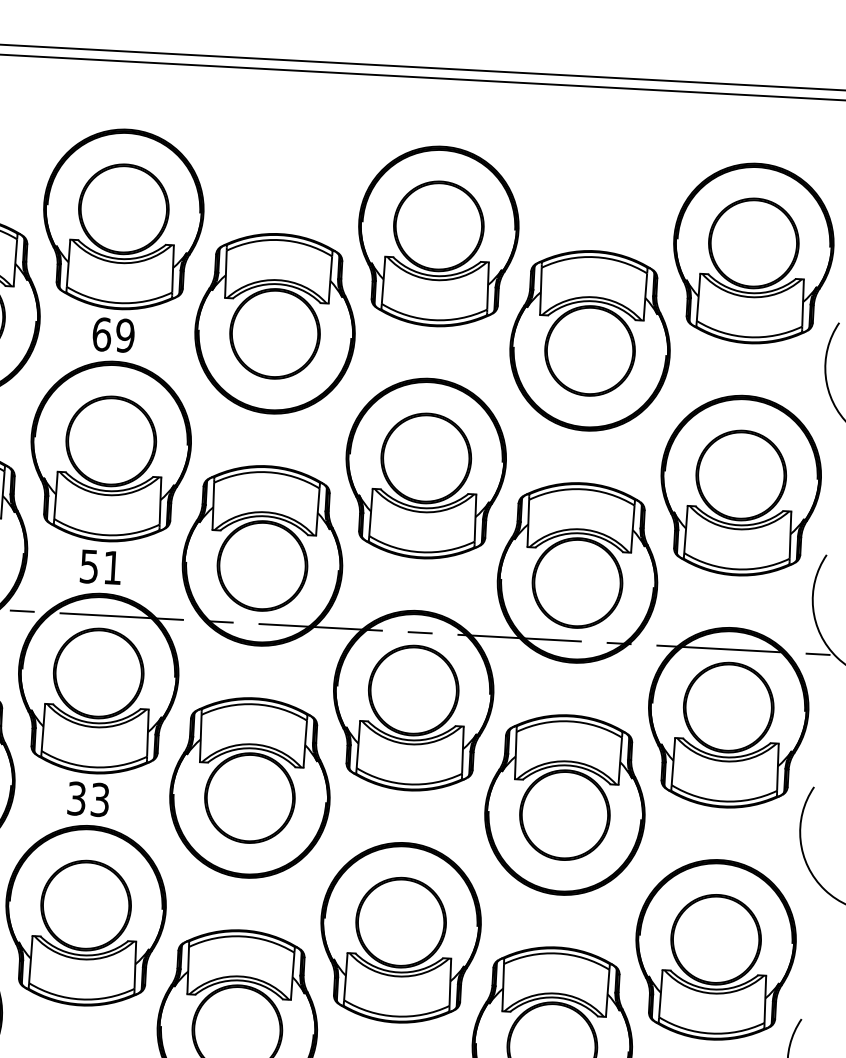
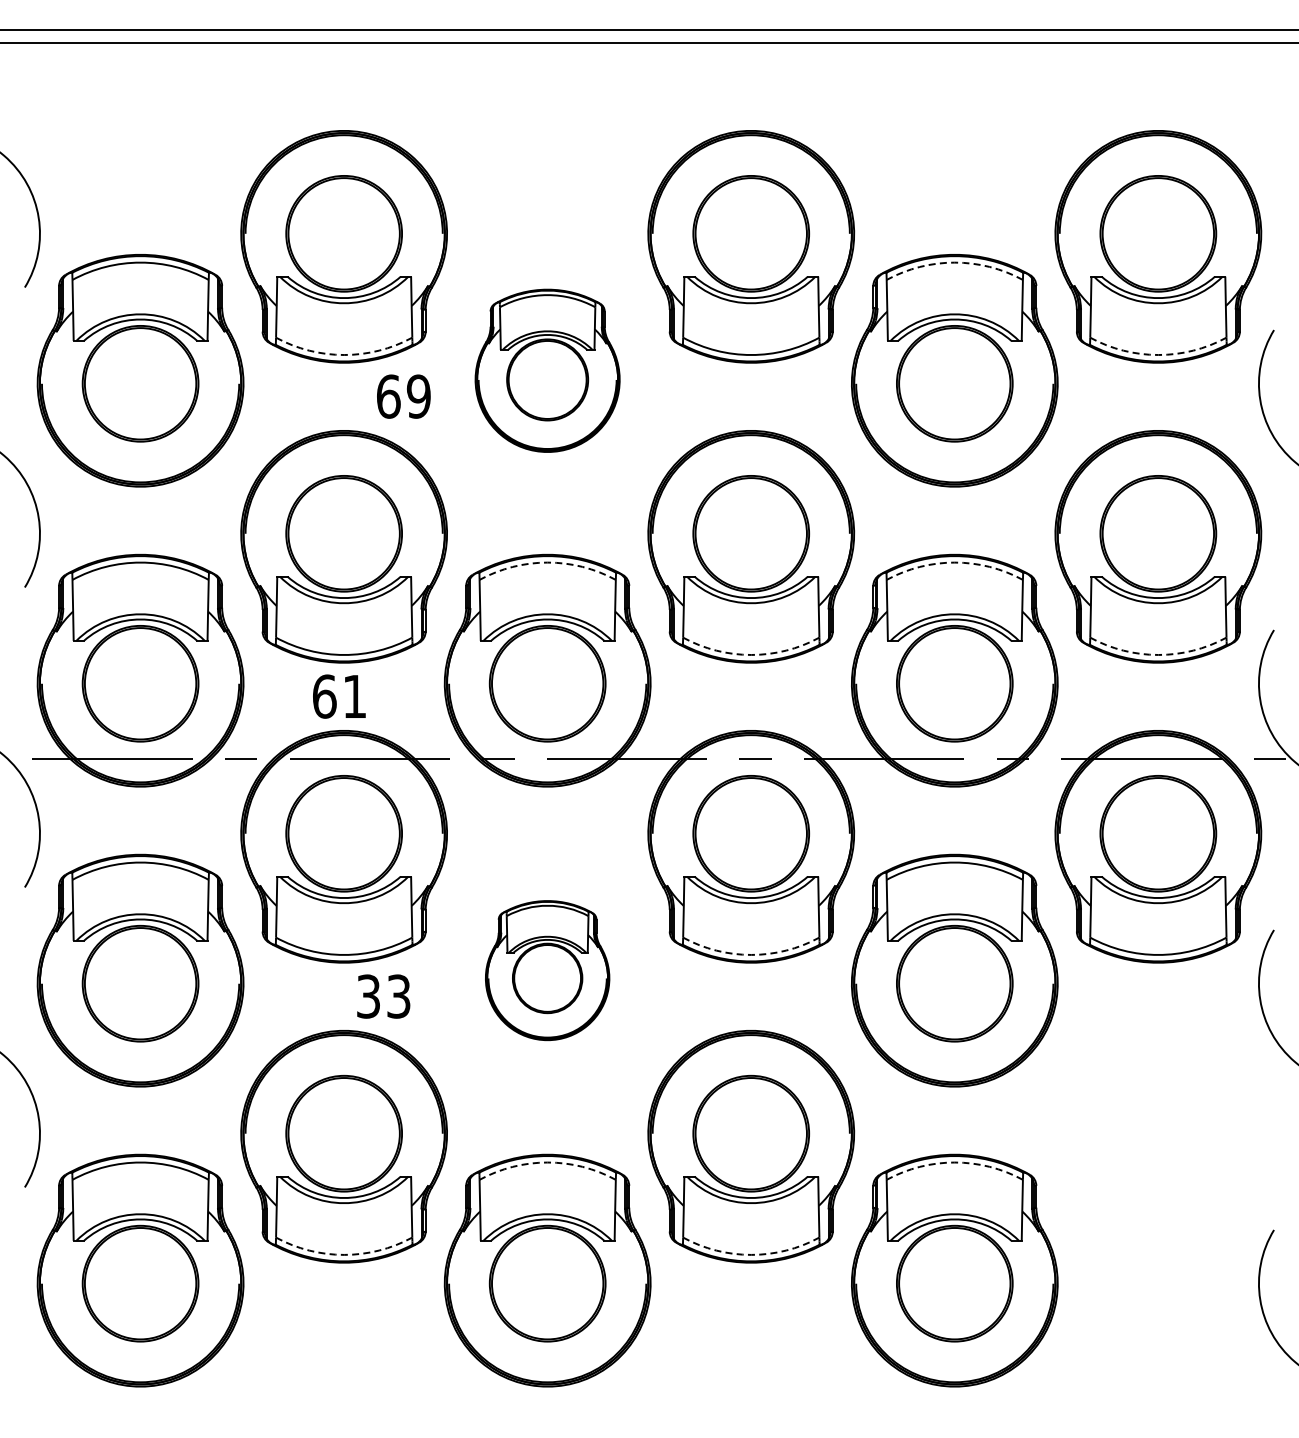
arc: (594, 257) -> (954, 262), solid -> dashed
arc: (119, 303) -> (344, 355), solid -> dashed
part: (275, 323) -> (547, 370), size x0.7
text: (113, 335) -> (403, 396), moved
arc: (748, 337) -> (1158, 355), solid -> dashed
arc: (267, 472) -> (547, 562), solid -> dashed
arc: (582, 489) -> (954, 562), solid -> dashed
arc: (421, 551) -> (751, 654), solid -> dashed
text: (89, 566) -> (324, 696), 51 -> 61
arc: (736, 568) -> (1158, 654), solid -> dashed
arc: (408, 784) -> (751, 954), solid -> dashed
part: (250, 787) -> (547, 970), size x0.6
text: (88, 799) -> (383, 996), moved
arc: (242, 936) -> (547, 1162), solid -> dashed
part: (715, 949) -> (1158, 1146), removed
arc: (557, 953) -> (954, 1162), solid -> dashed
arc: (81, 999) -> (344, 1254), solid -> dashed
arc: (396, 1016) -> (751, 1254), solid -> dashed

